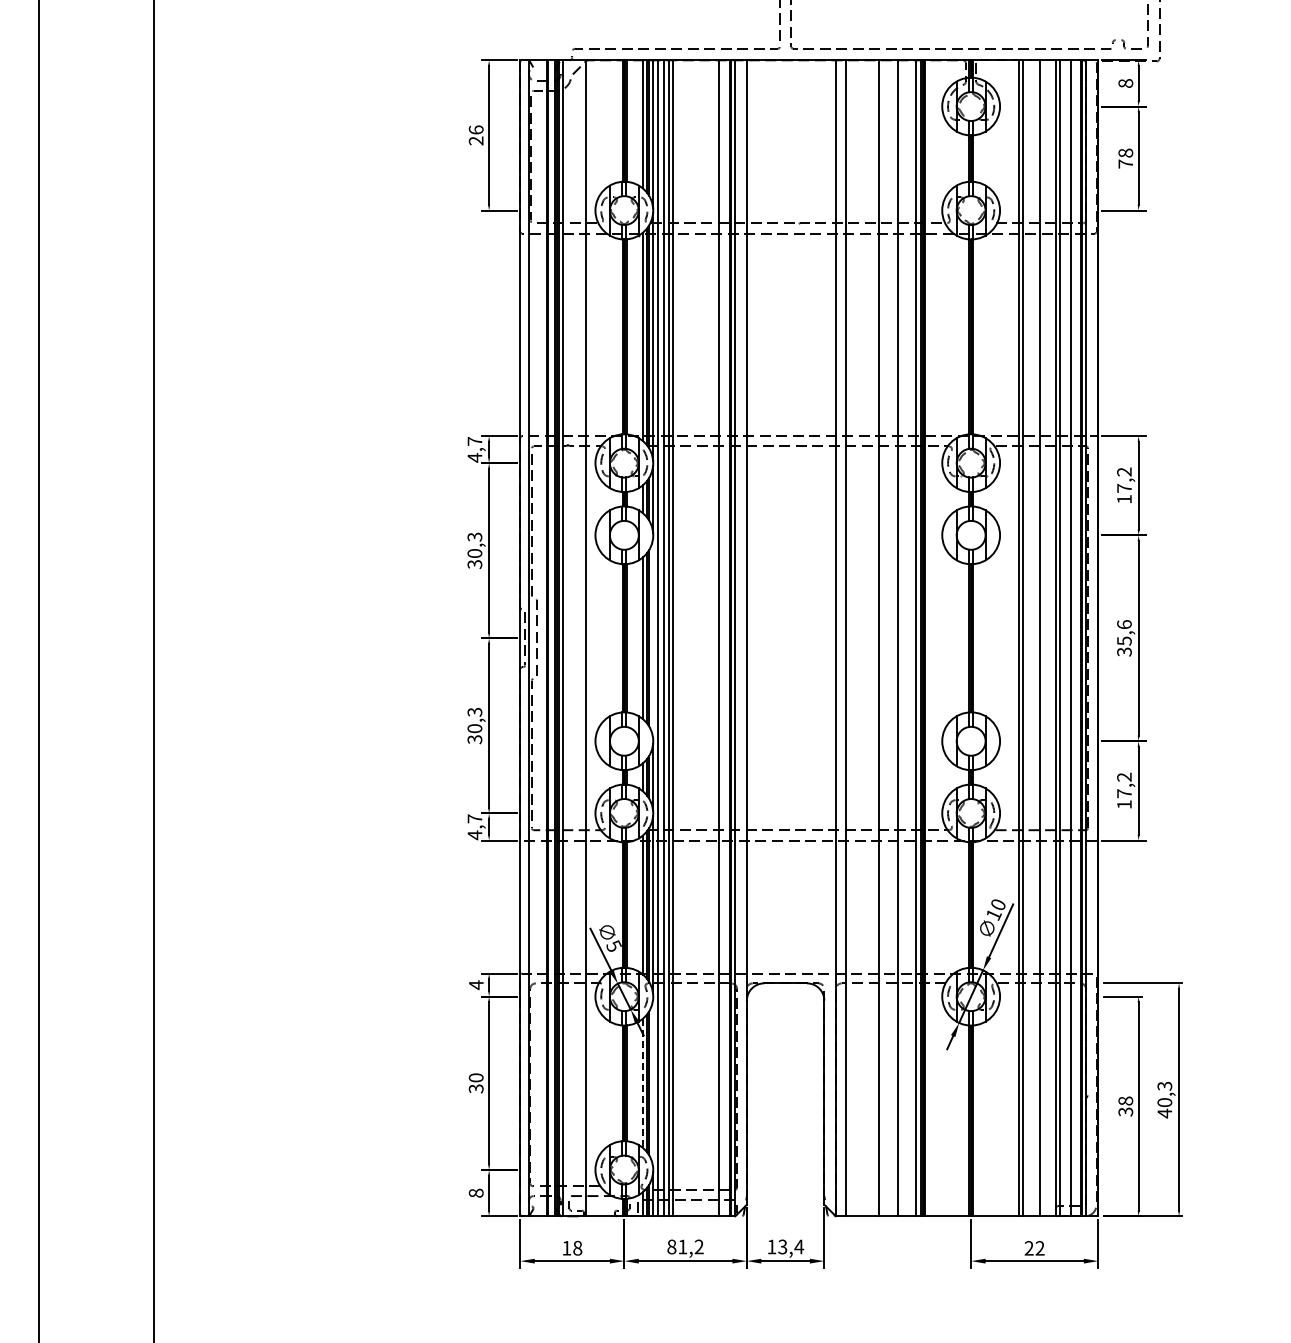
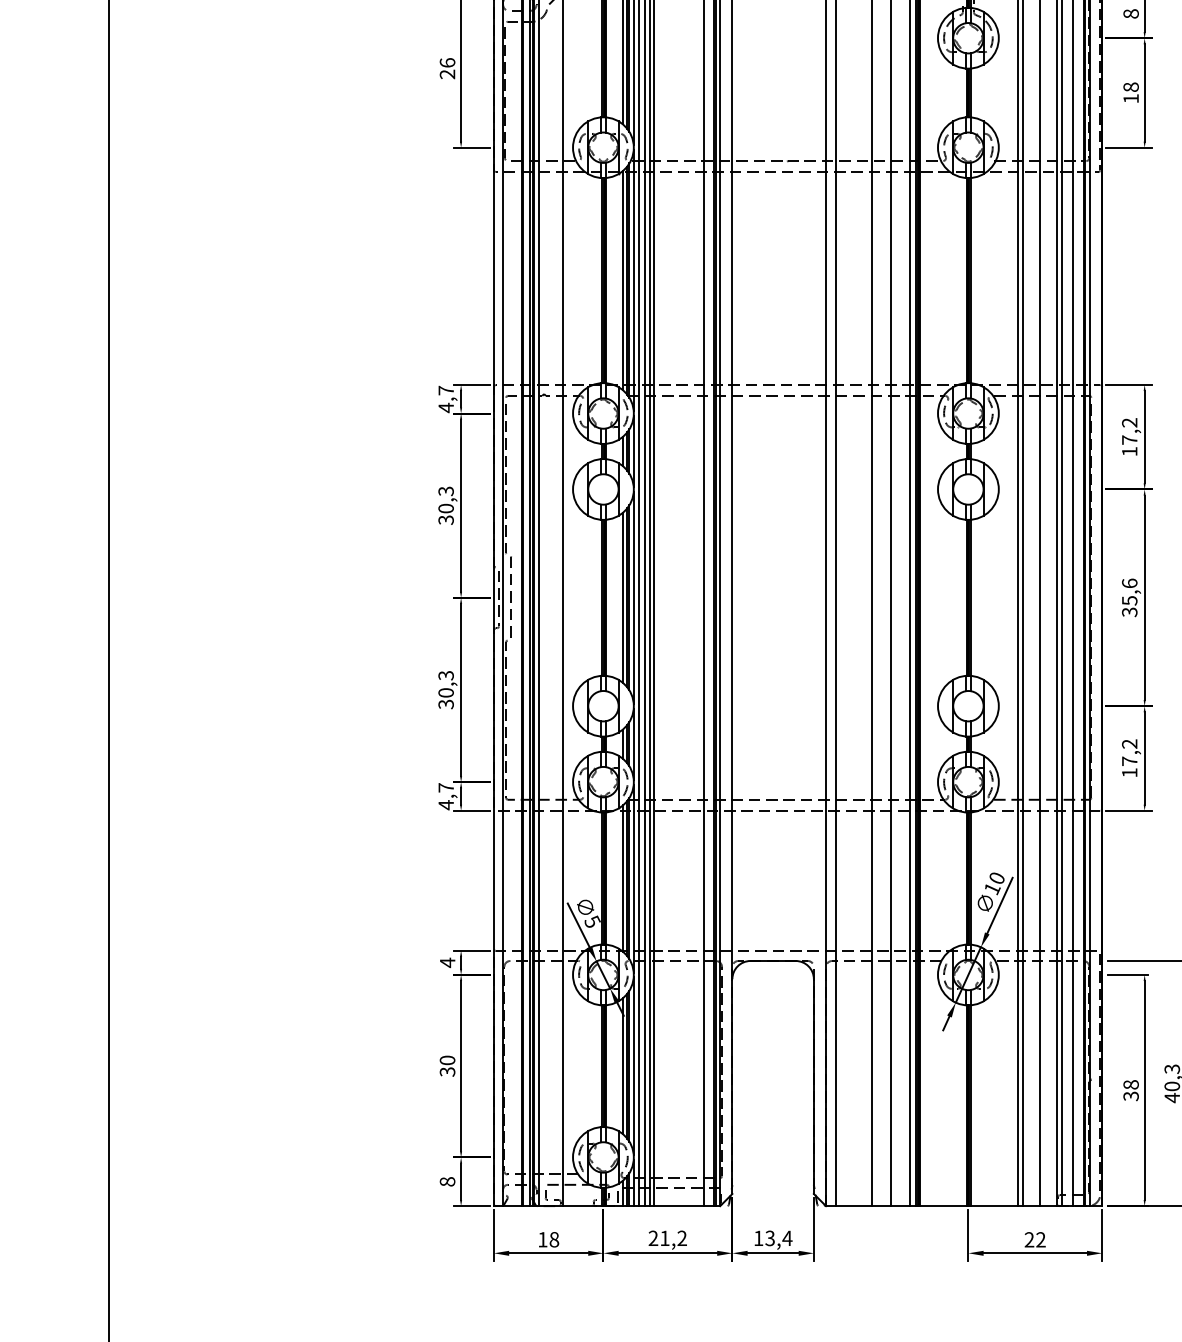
text: (1125, 163) -> (1130, 98), 78 -> 18
line: (653, 637) -> (634, 596), added
line: (653, 1082) -> (634, 1065), added
line: (642, 1083) -> (622, 1066), dashed -> solid
text: (671, 1246) -> (653, 1237), 81,2 -> 21,2

